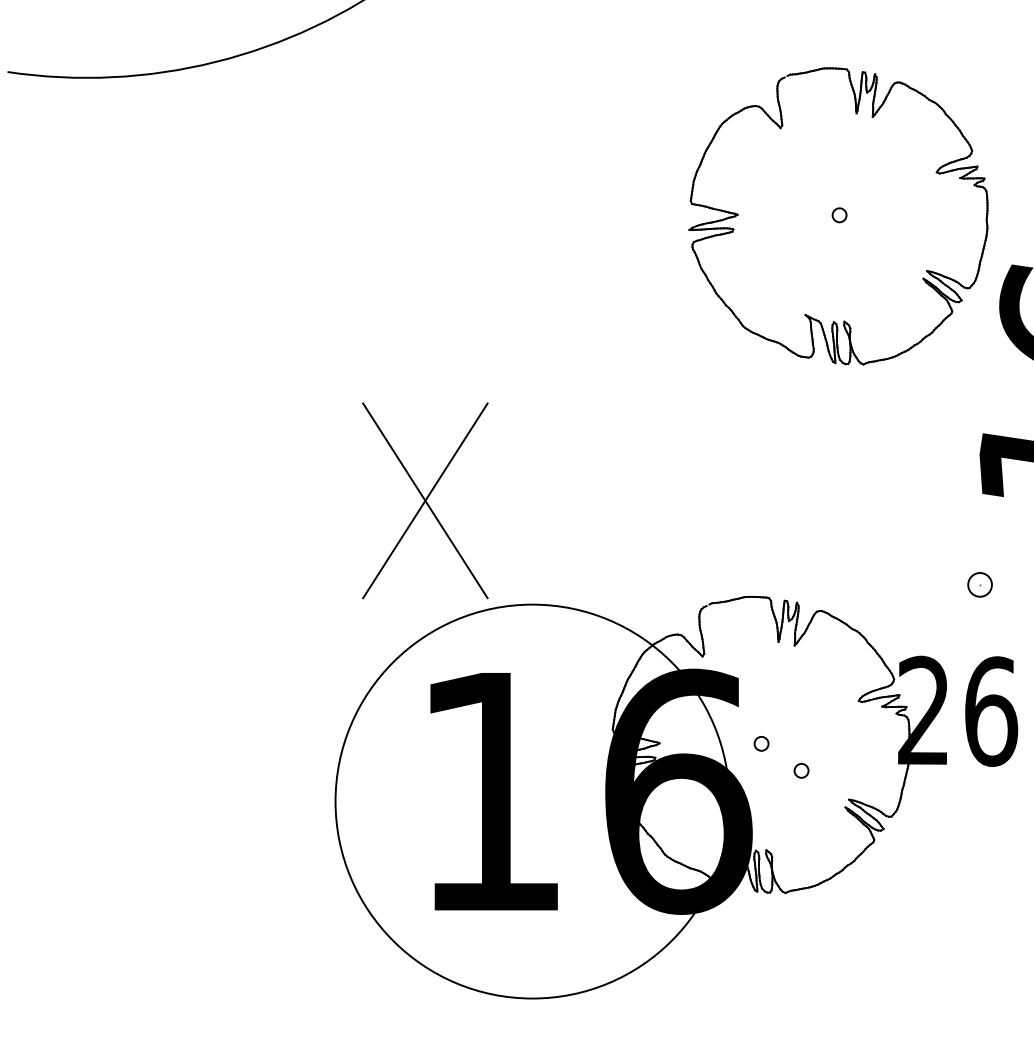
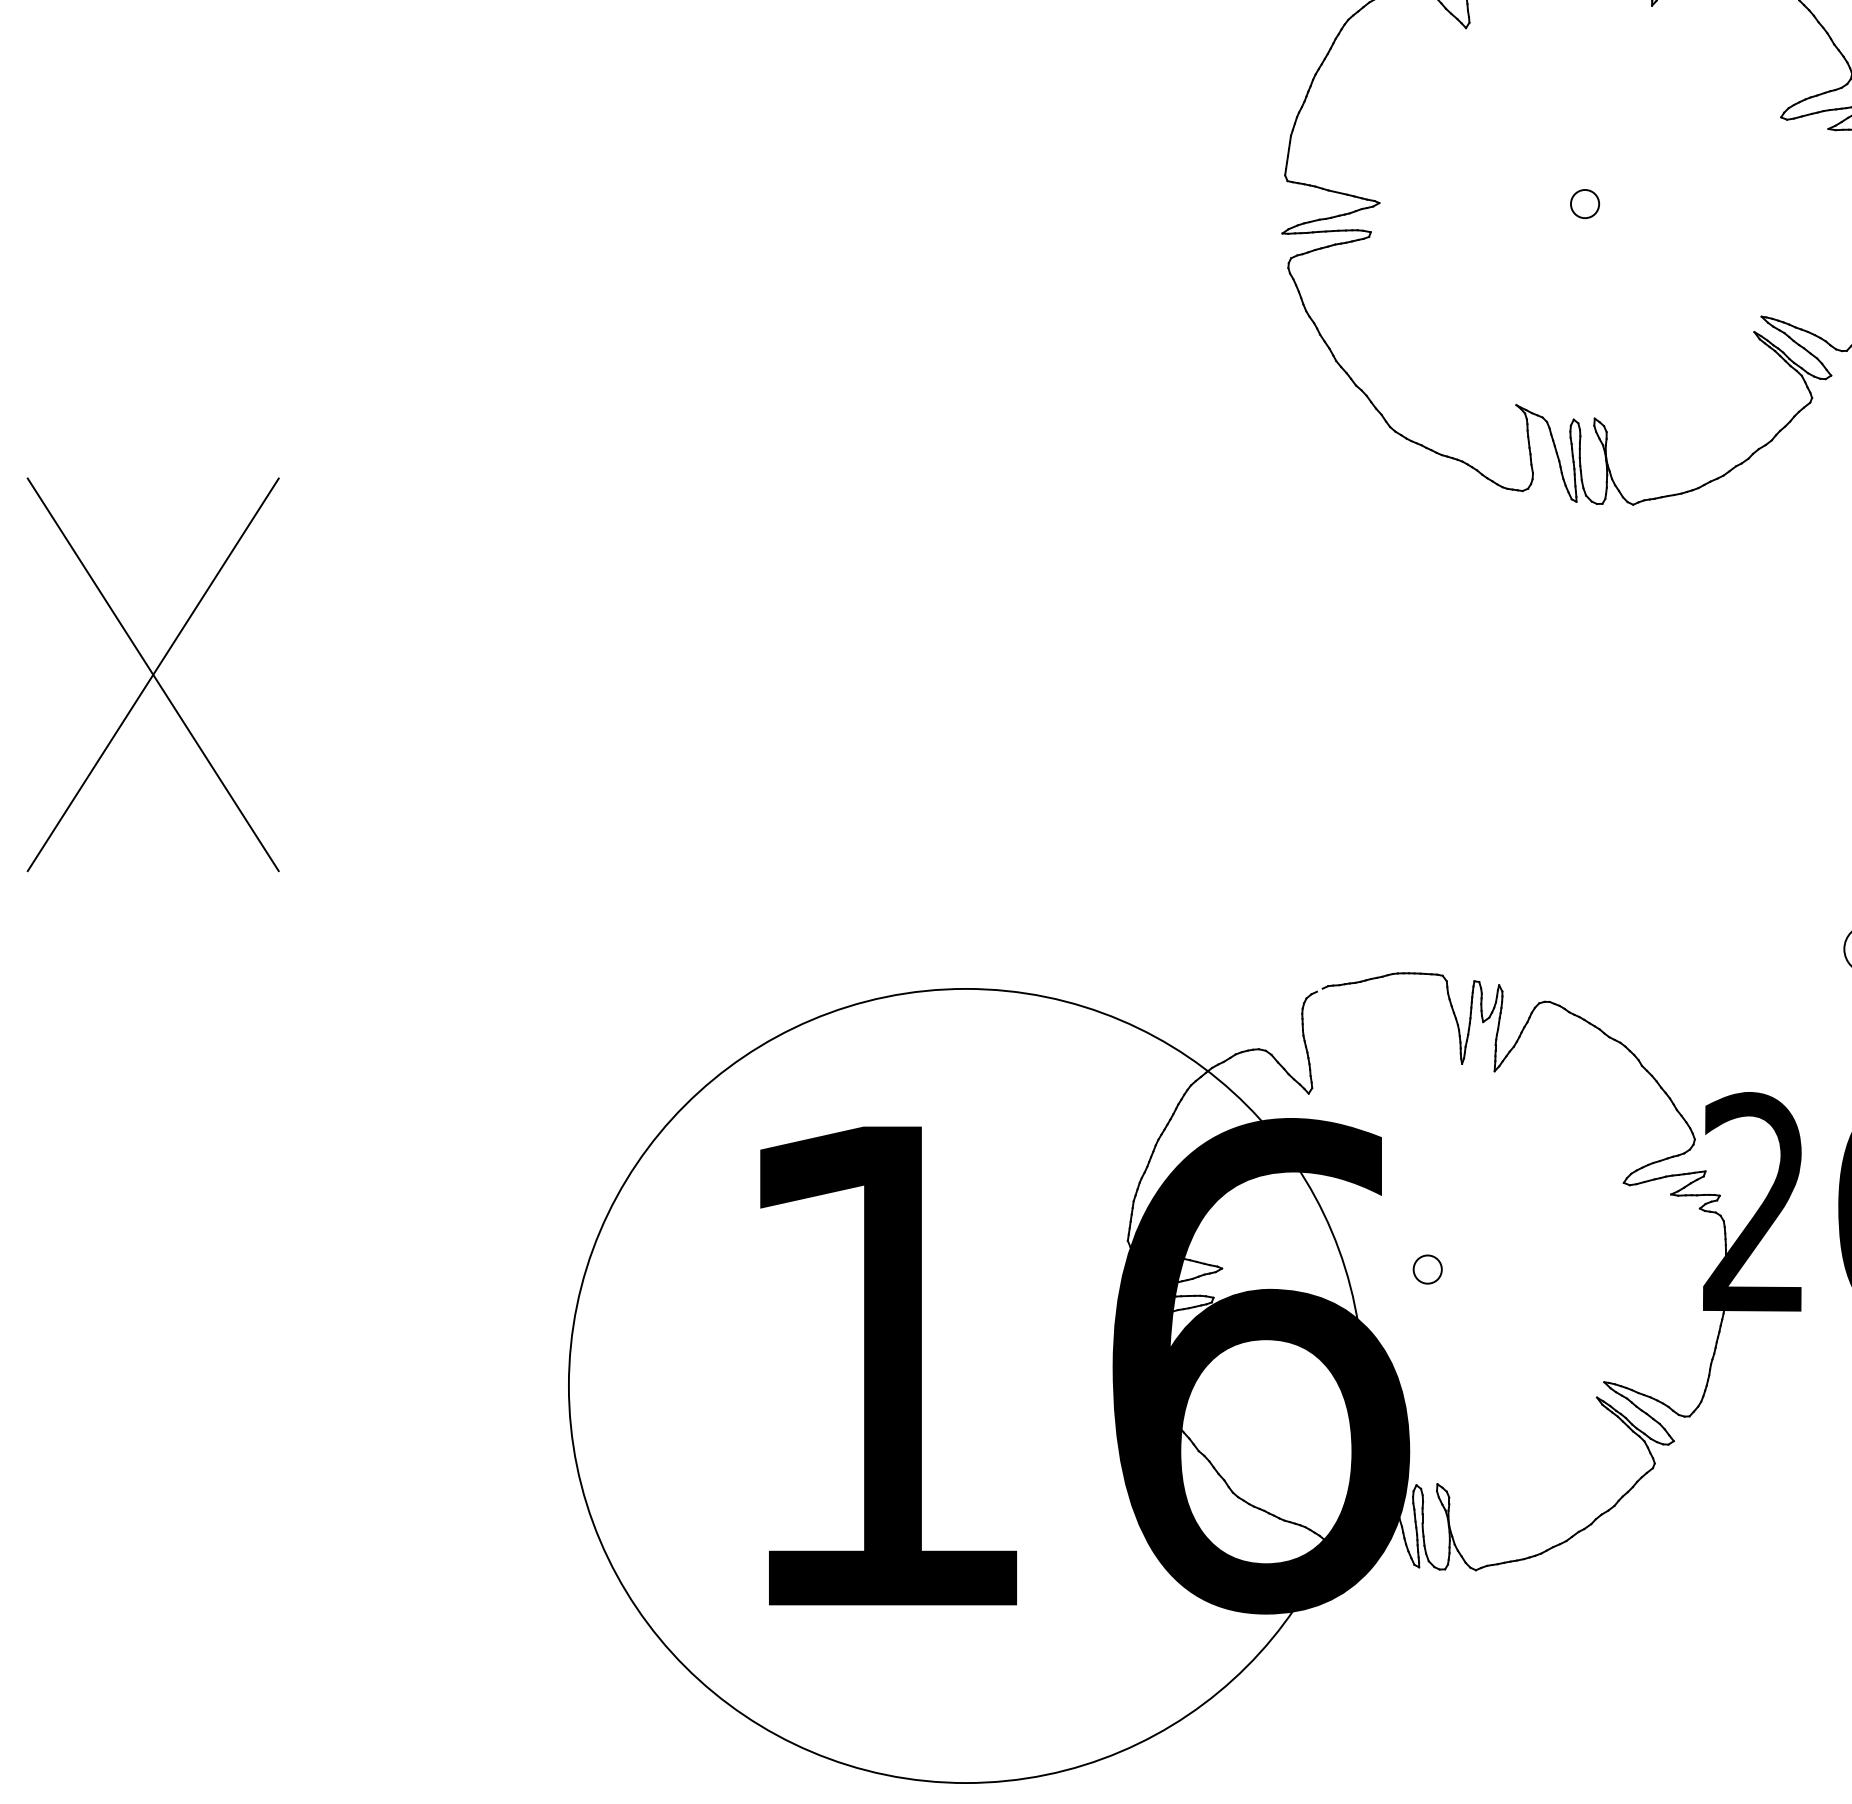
part: (425, 500) -> (153, 674), moved
circle: (801, 770) -> (1508, 1323), removed

